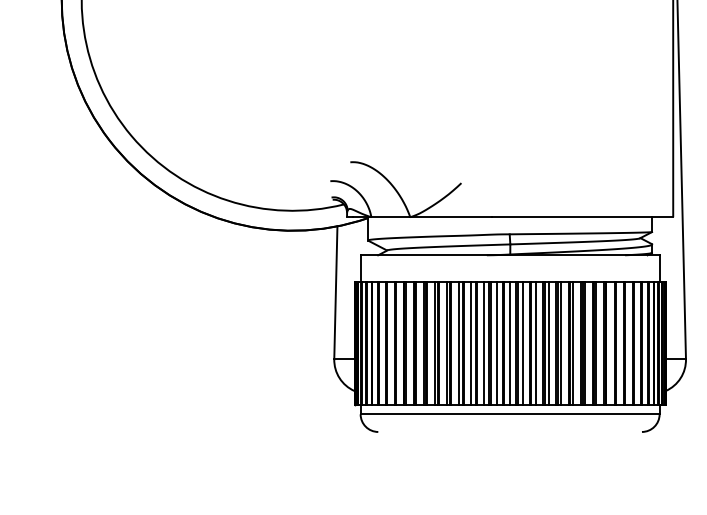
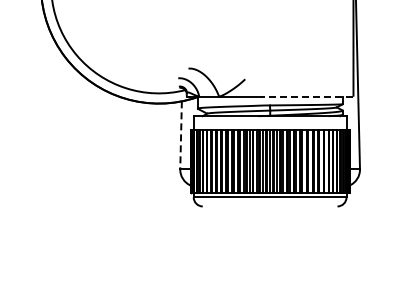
line: (581, 216) -> (306, 96), solid -> dashed
line: (336, 293) -> (181, 135), solid -> dashed

